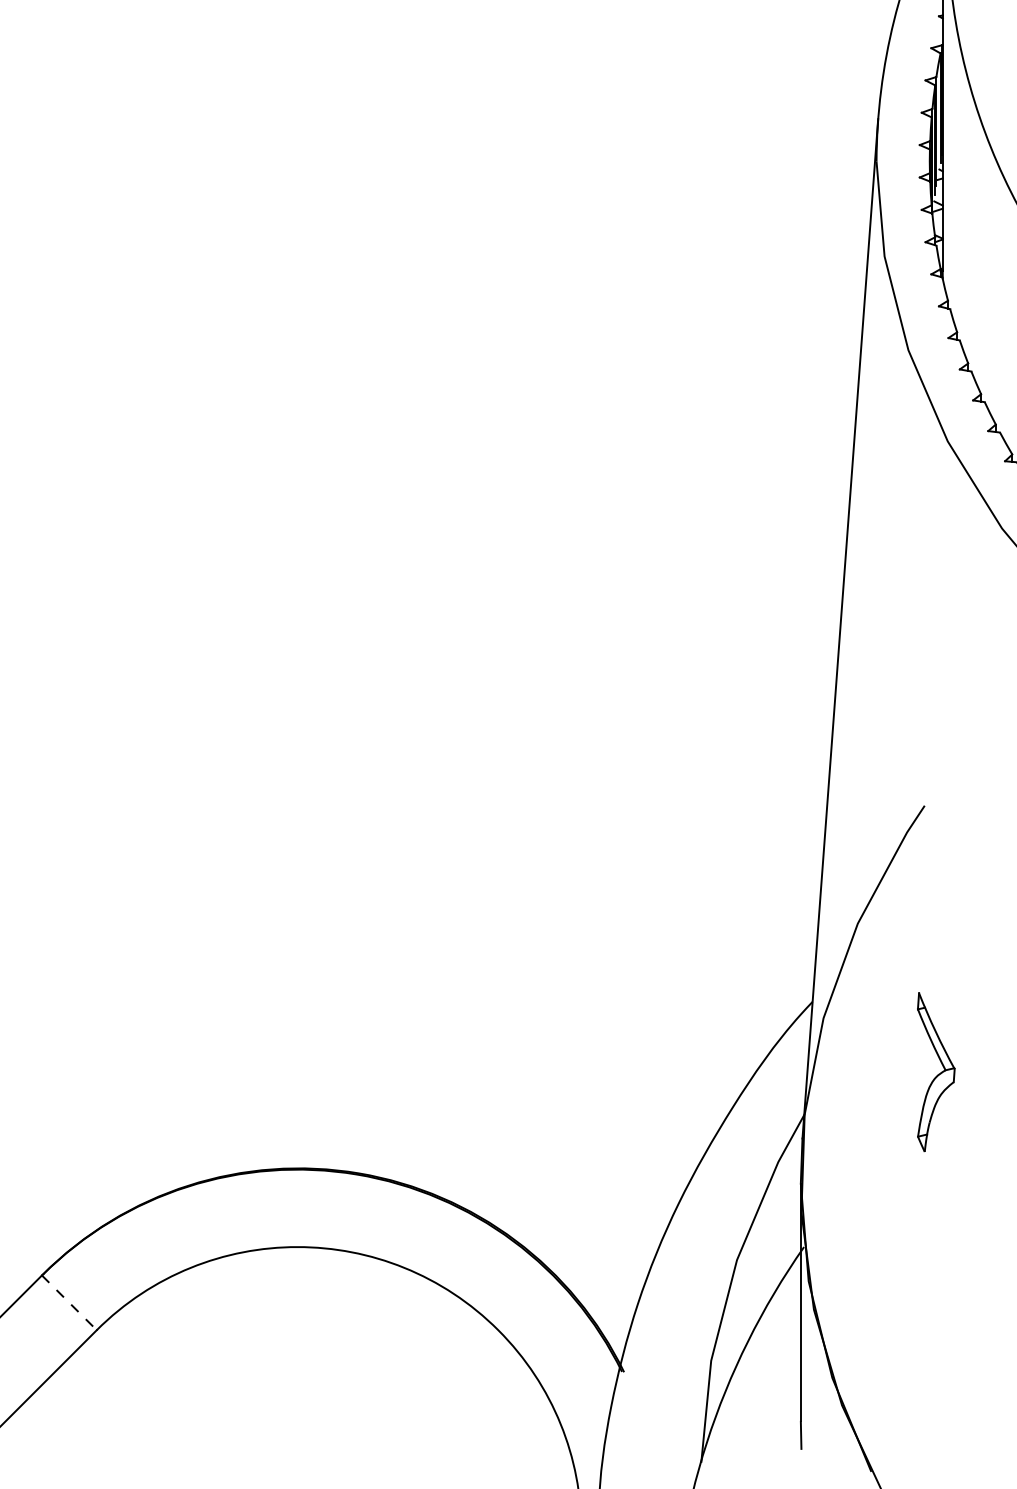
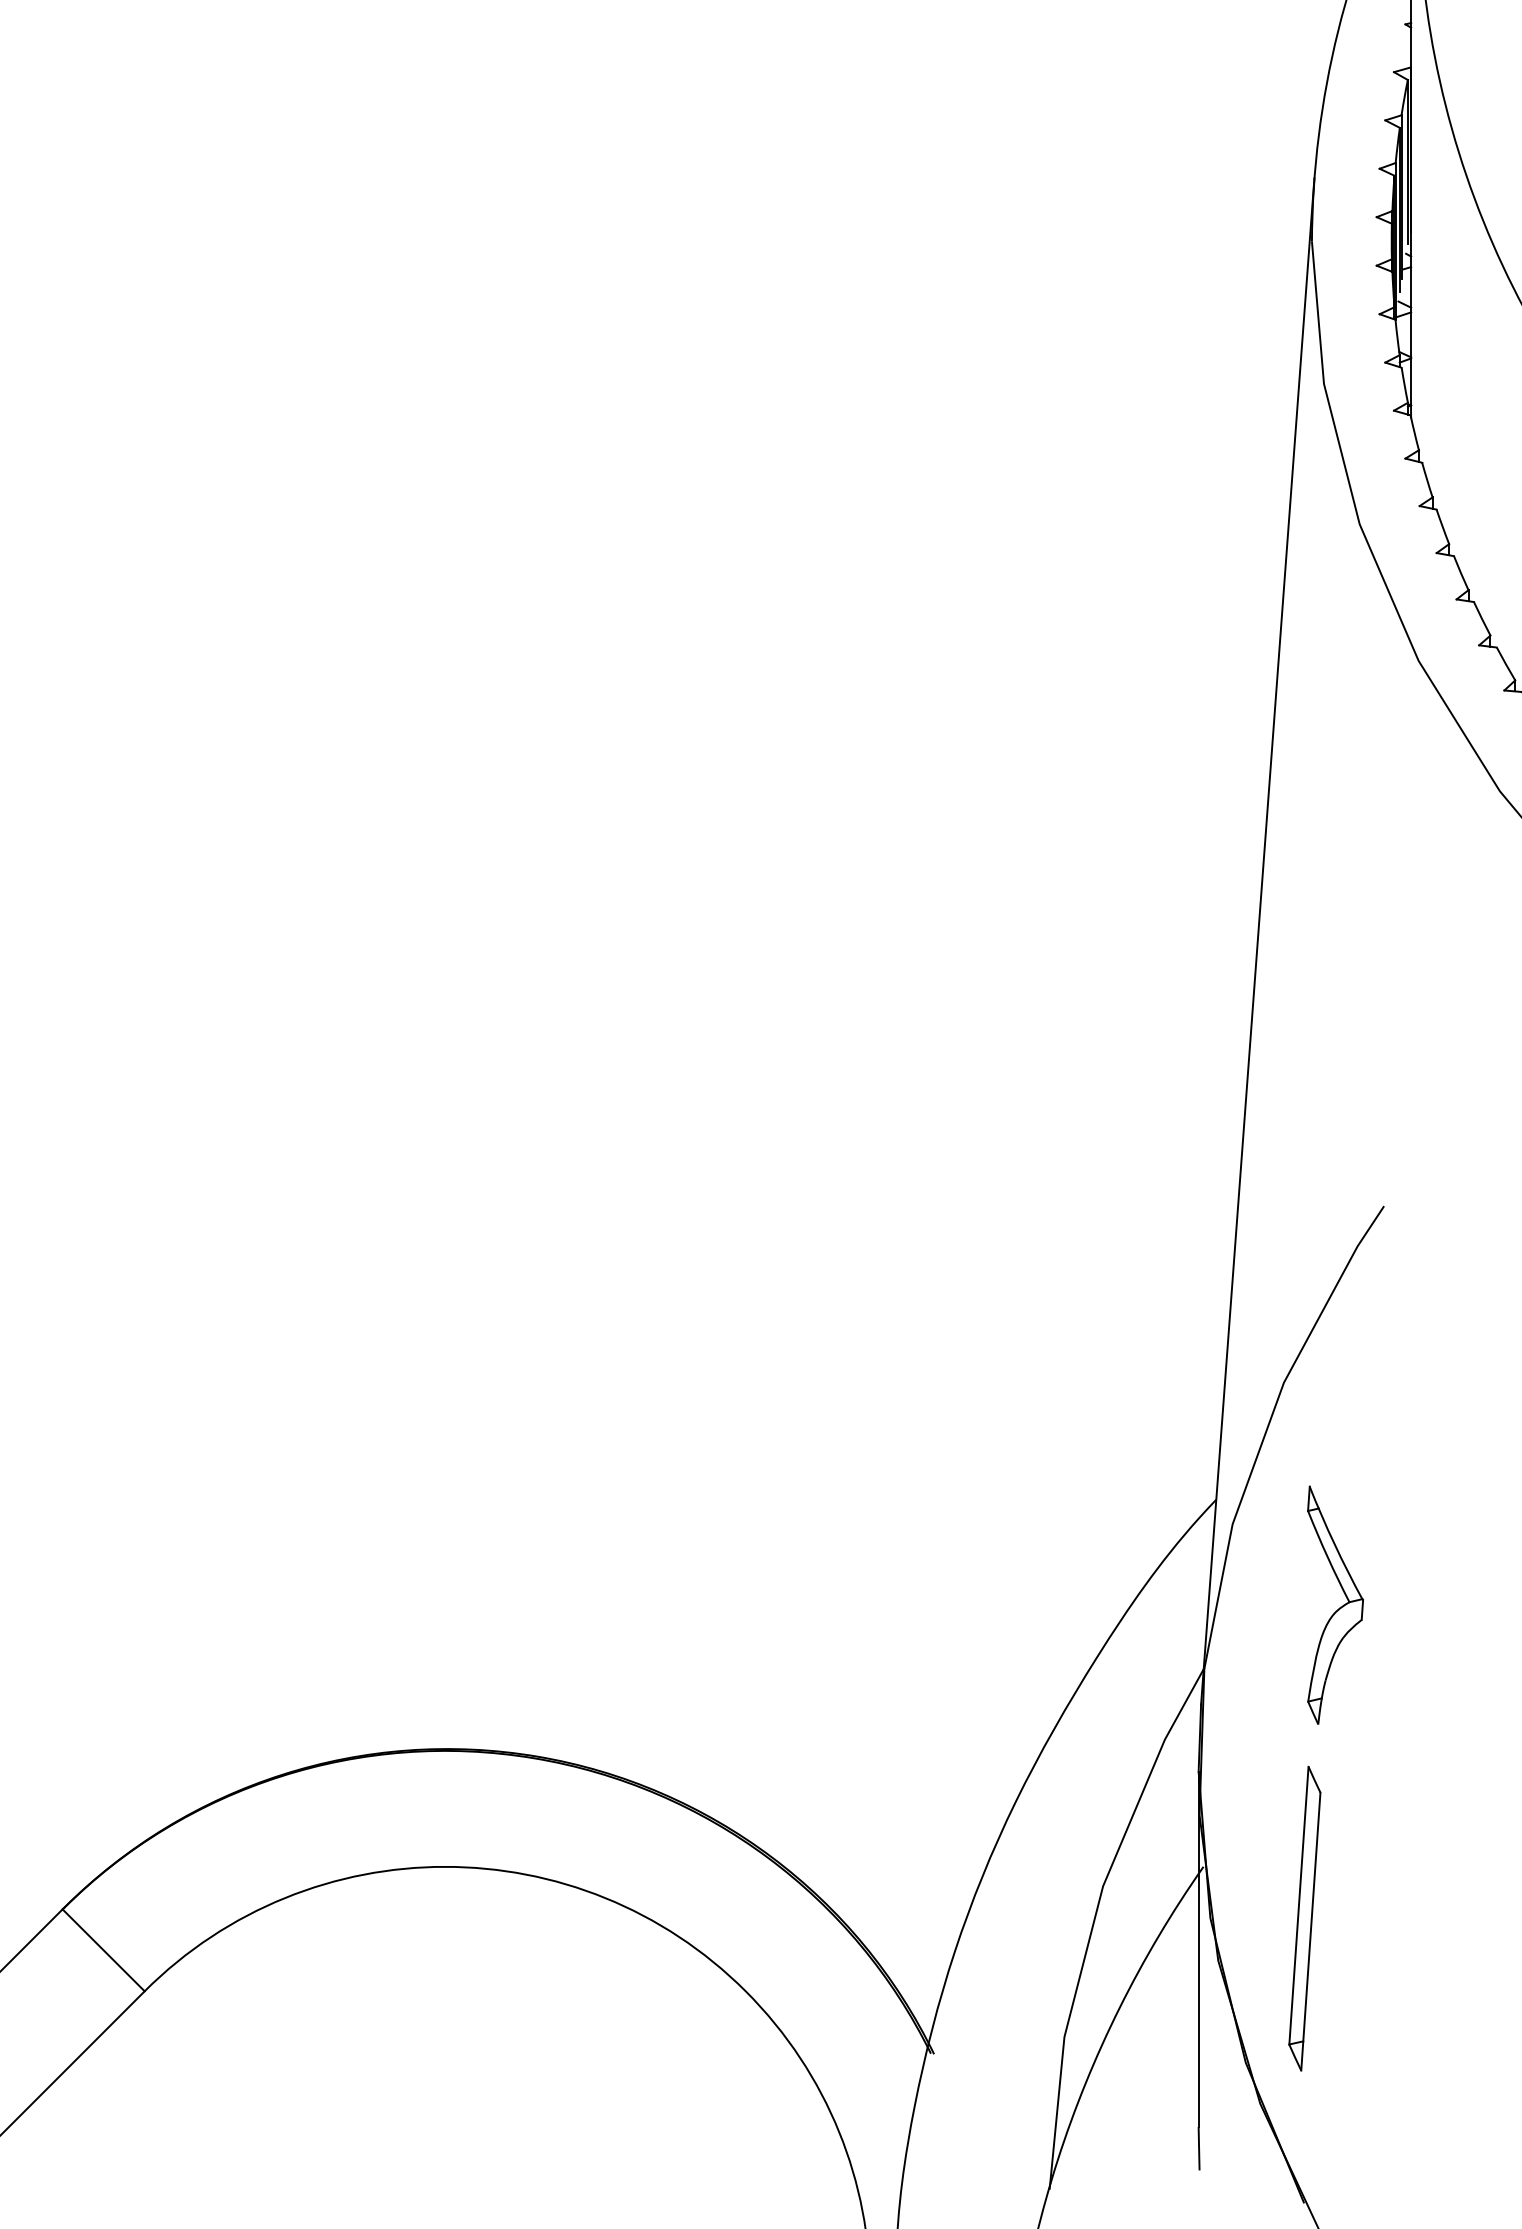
part: (936, 1072) -> (1335, 1605), moved
part: (871, 1281) -> (1304, 1918), added
line: (69, 1302) -> (103, 1949), dashed -> solid

